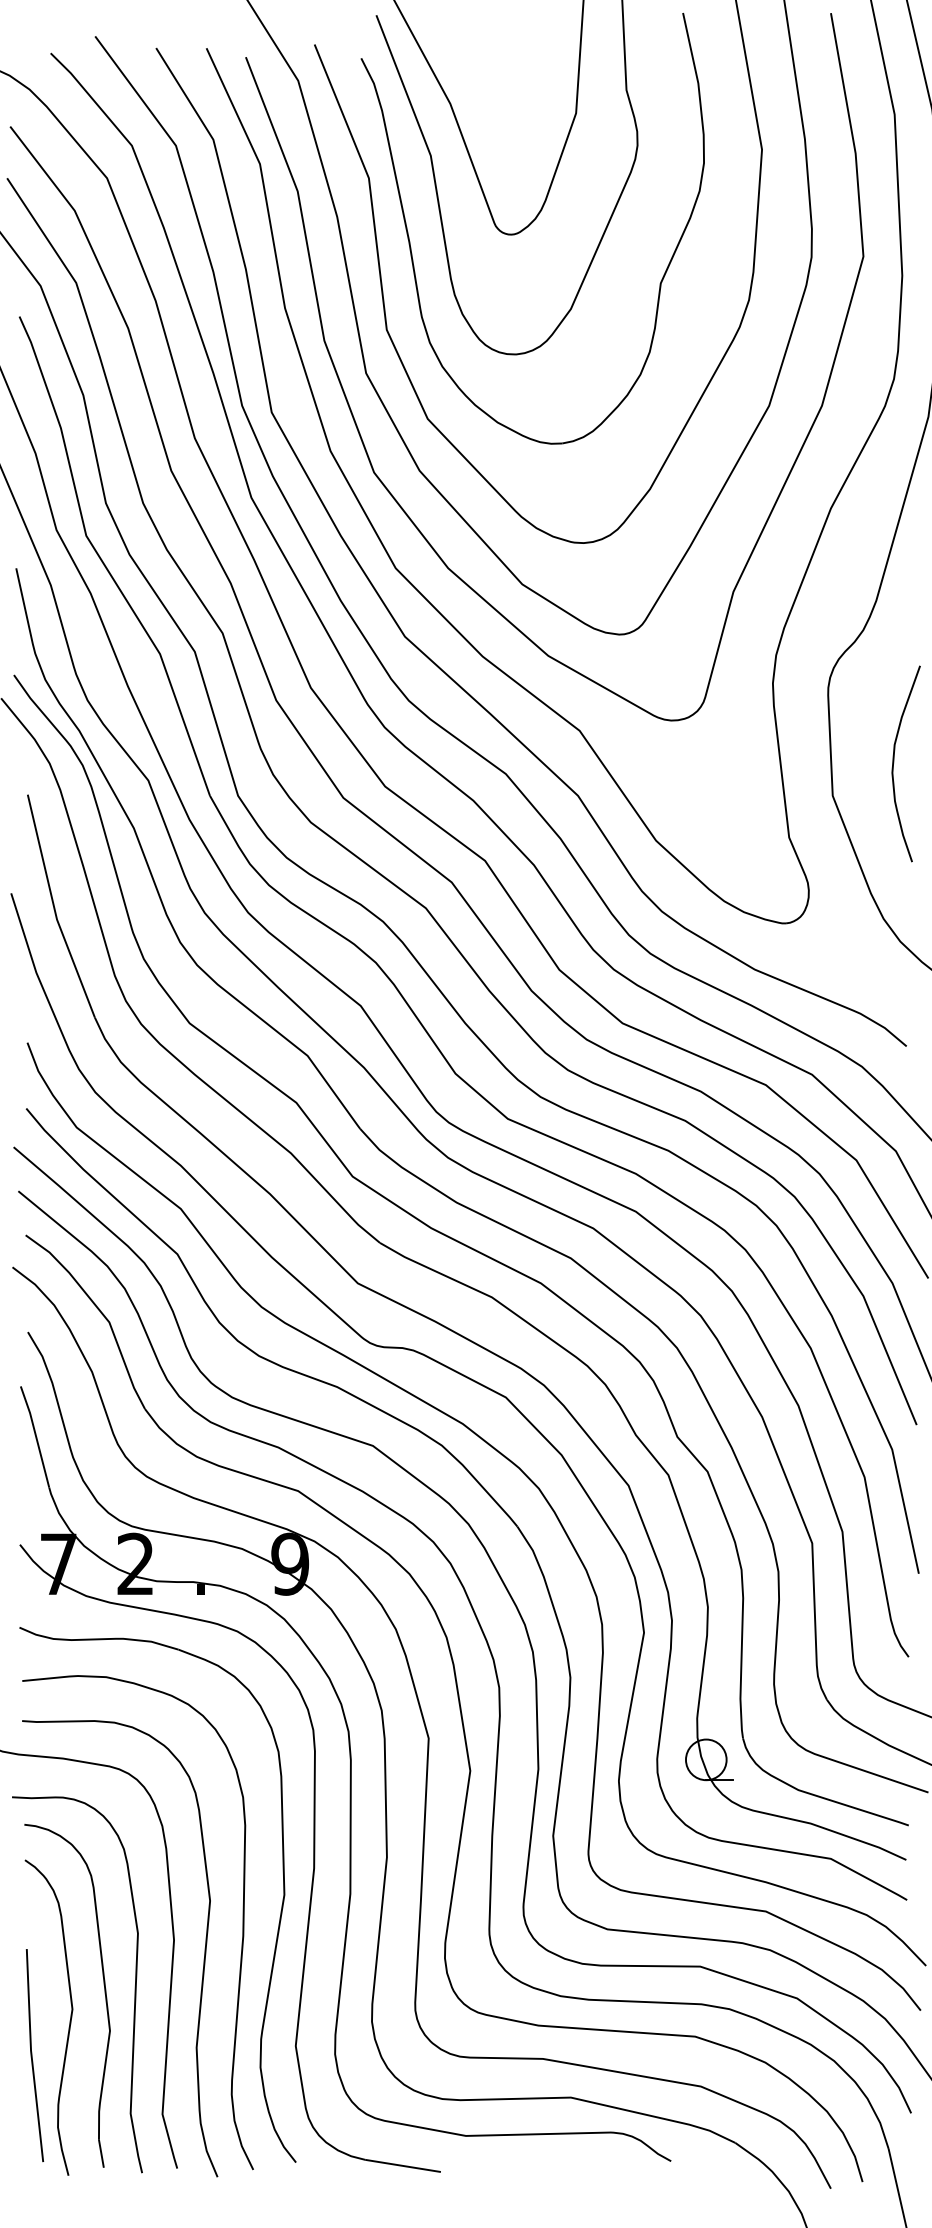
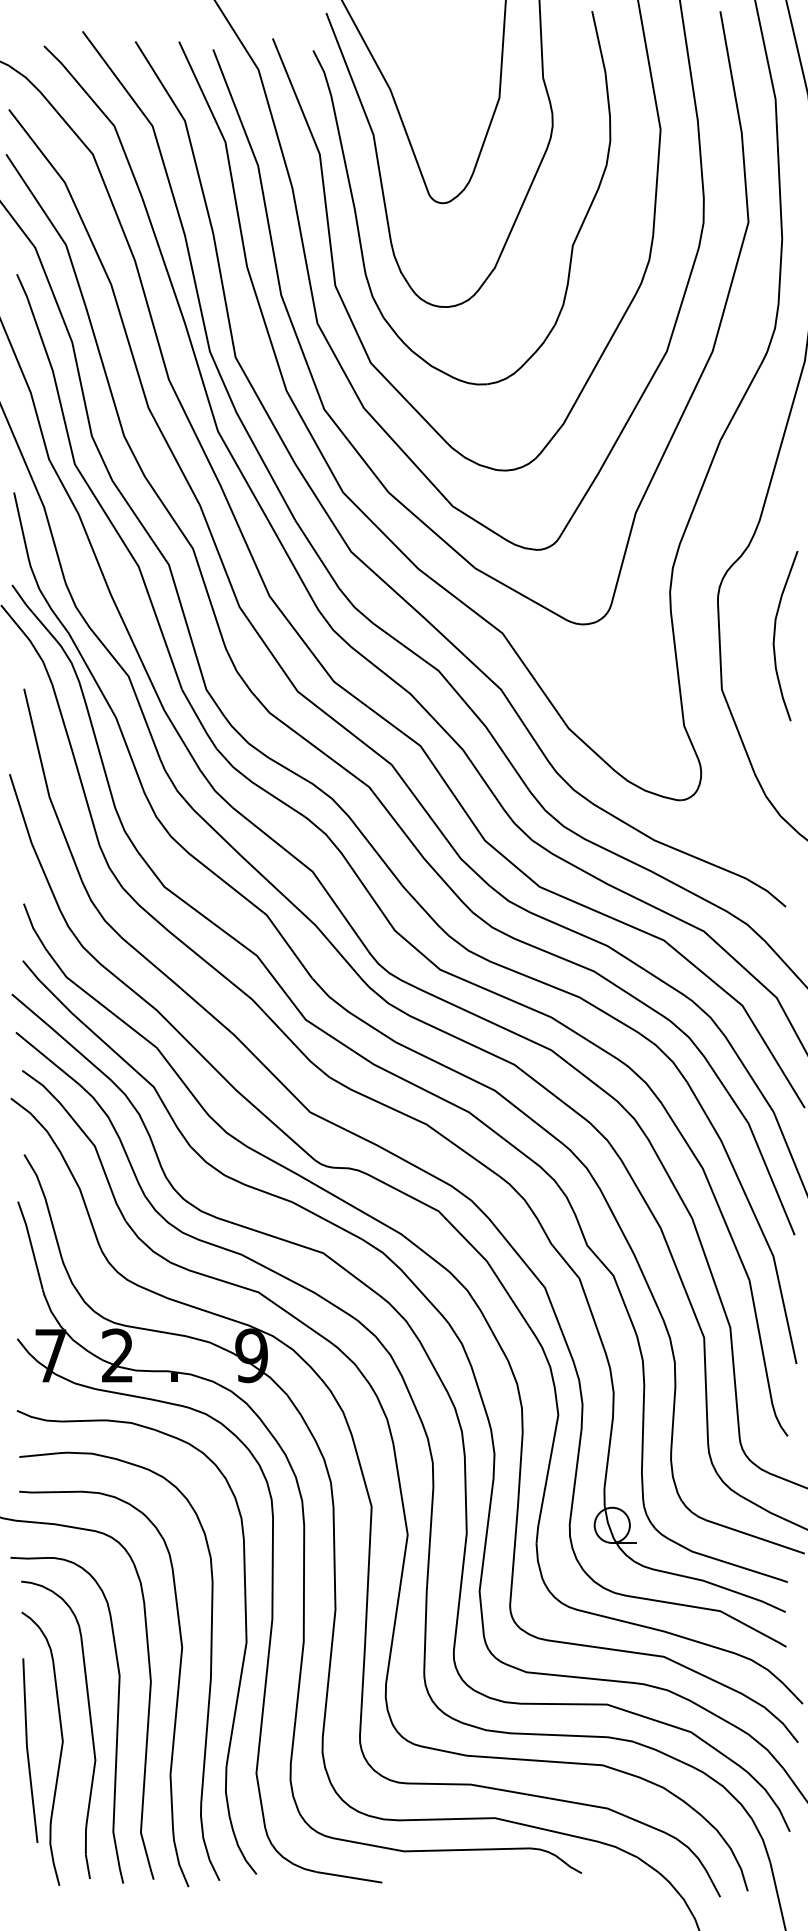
curve: (894, 764) -> (775, 636), moved
line: (32, 2055) -> (28, 1750), moved

